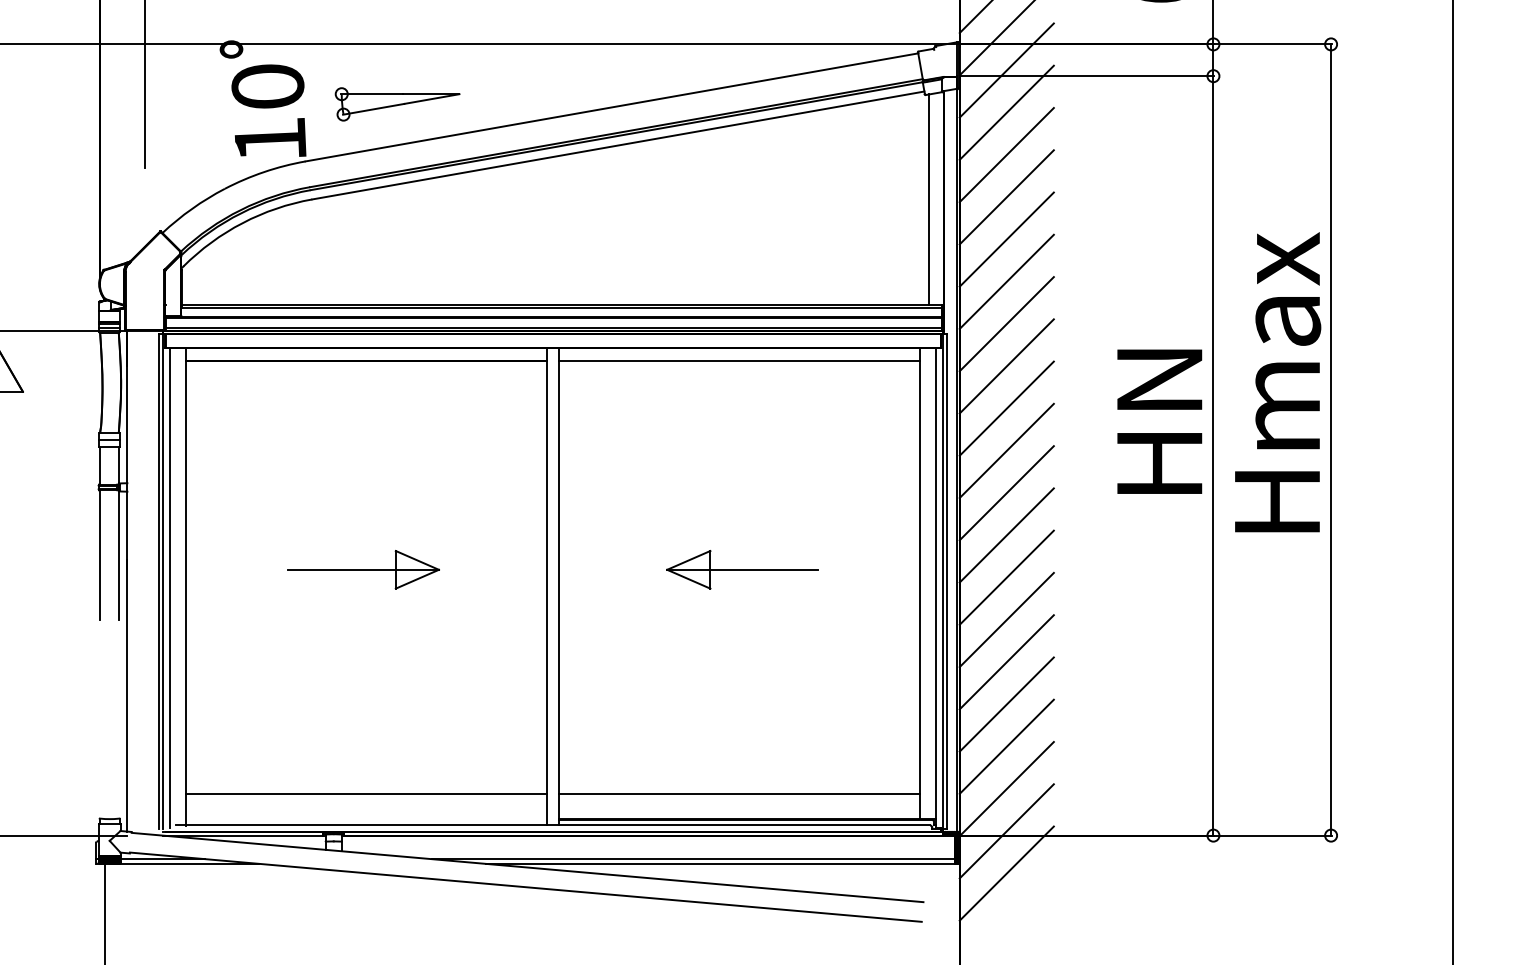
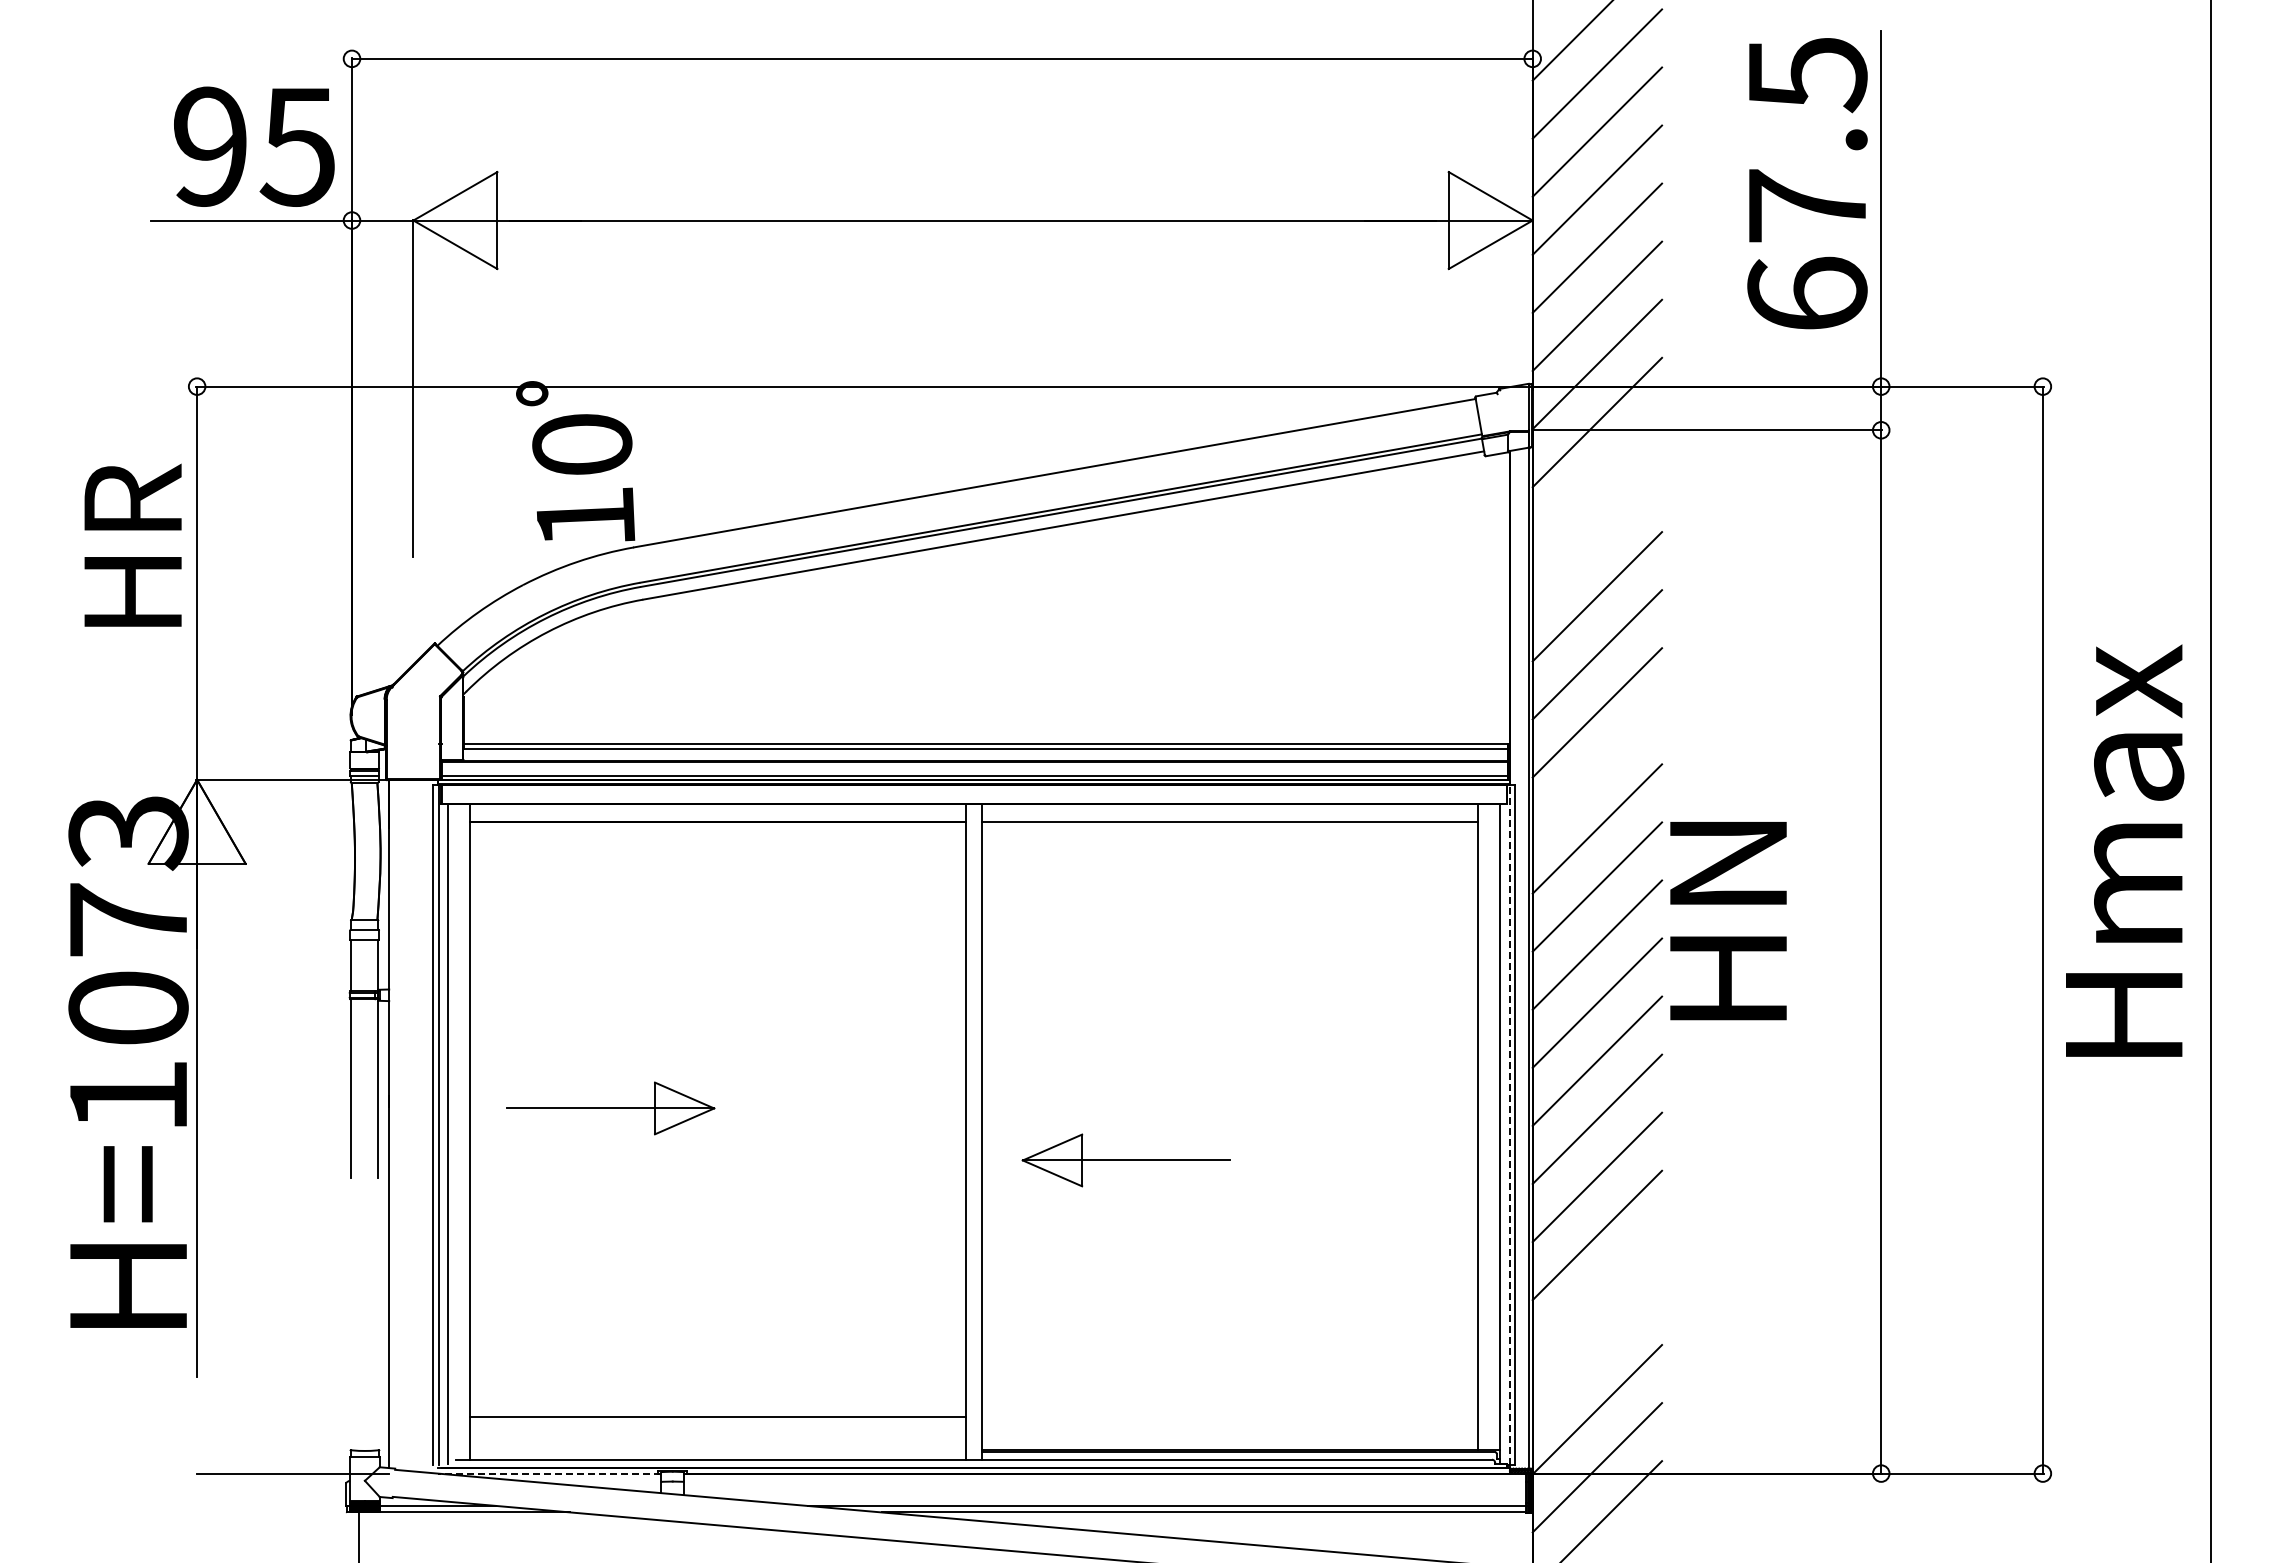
part: (397, 103) -> (760, 468), removed
line: (1006, 112) -> (1597, 480), removed
line: (1006, 154) -> (1597, 538), removed
line: (929, 199) -> (1491, 599), removed
line: (1006, 323) -> (1597, 770), removed
text: (1278, 382) -> (2125, 850), moved
text: (1159, 422) -> (1728, 921), moved
part: (363, 569) -> (610, 1108), moved
part: (741, 569) -> (1125, 1160), moved
line: (942, 581) -> (1509, 1124), solid -> dashed
line: (1006, 704) -> (1597, 1293), removed
line: (1006, 746) -> (1597, 1351), removed
line: (739, 794) -> (1229, 1416), removed
line: (244, 835) -> (549, 1473), solid -> dashed

